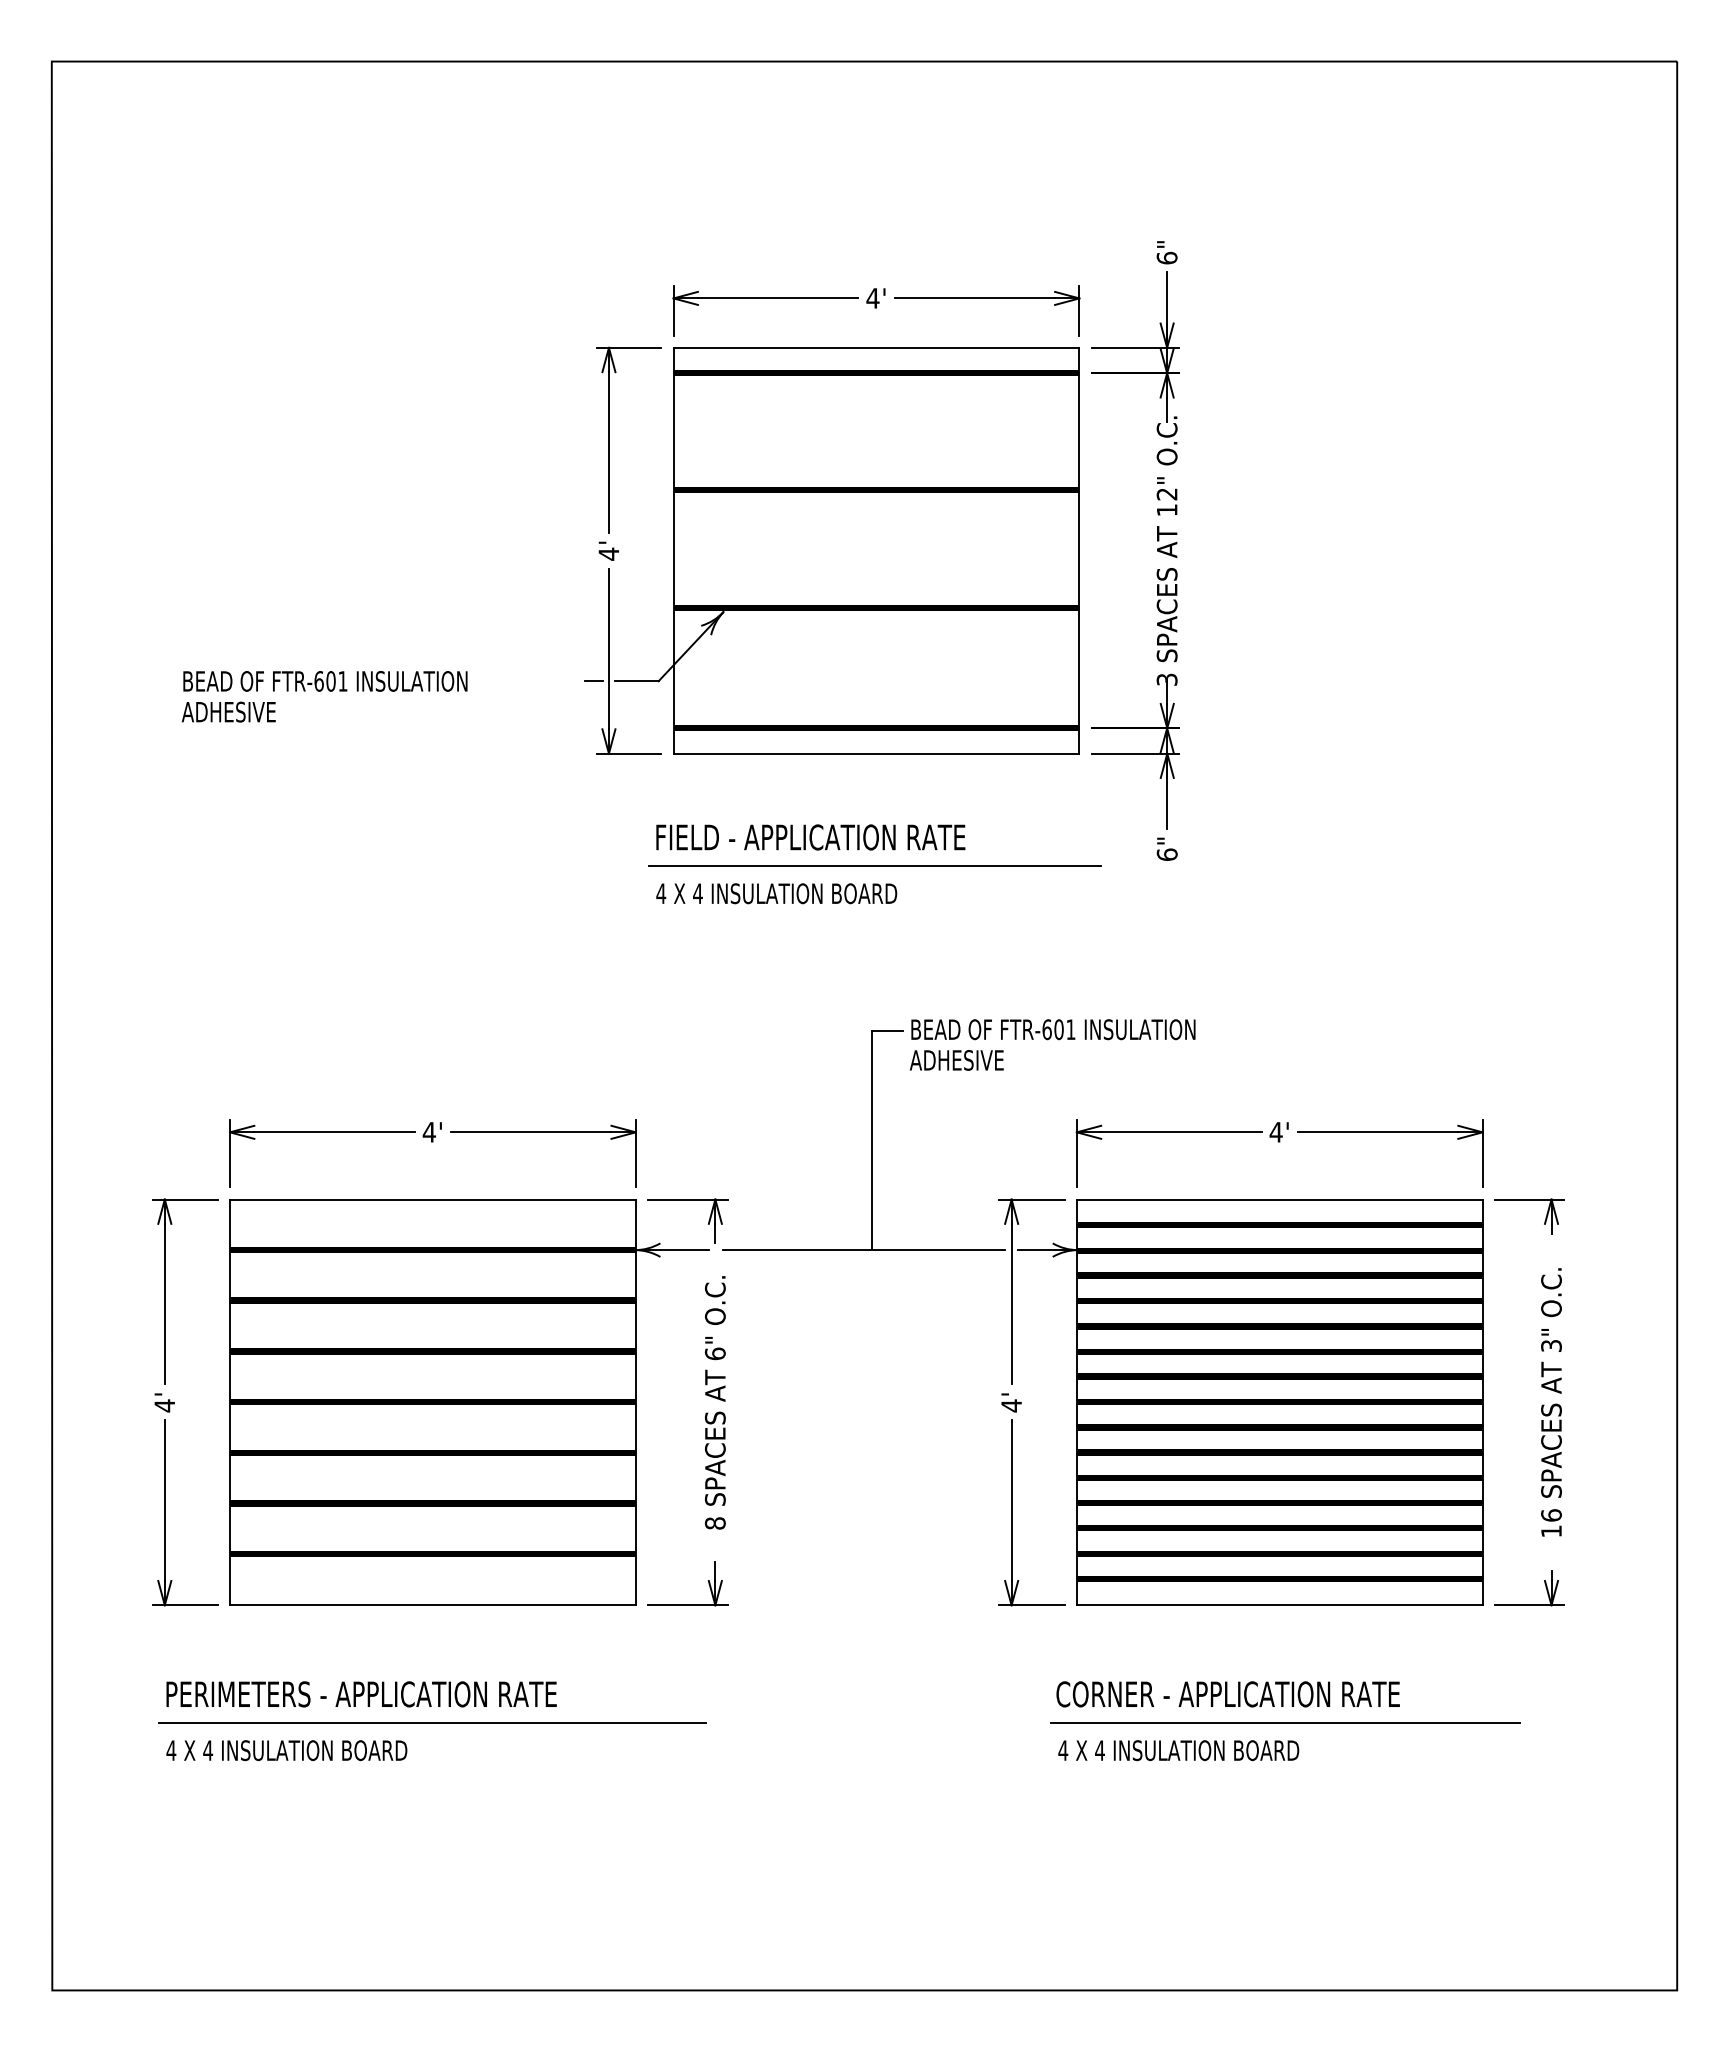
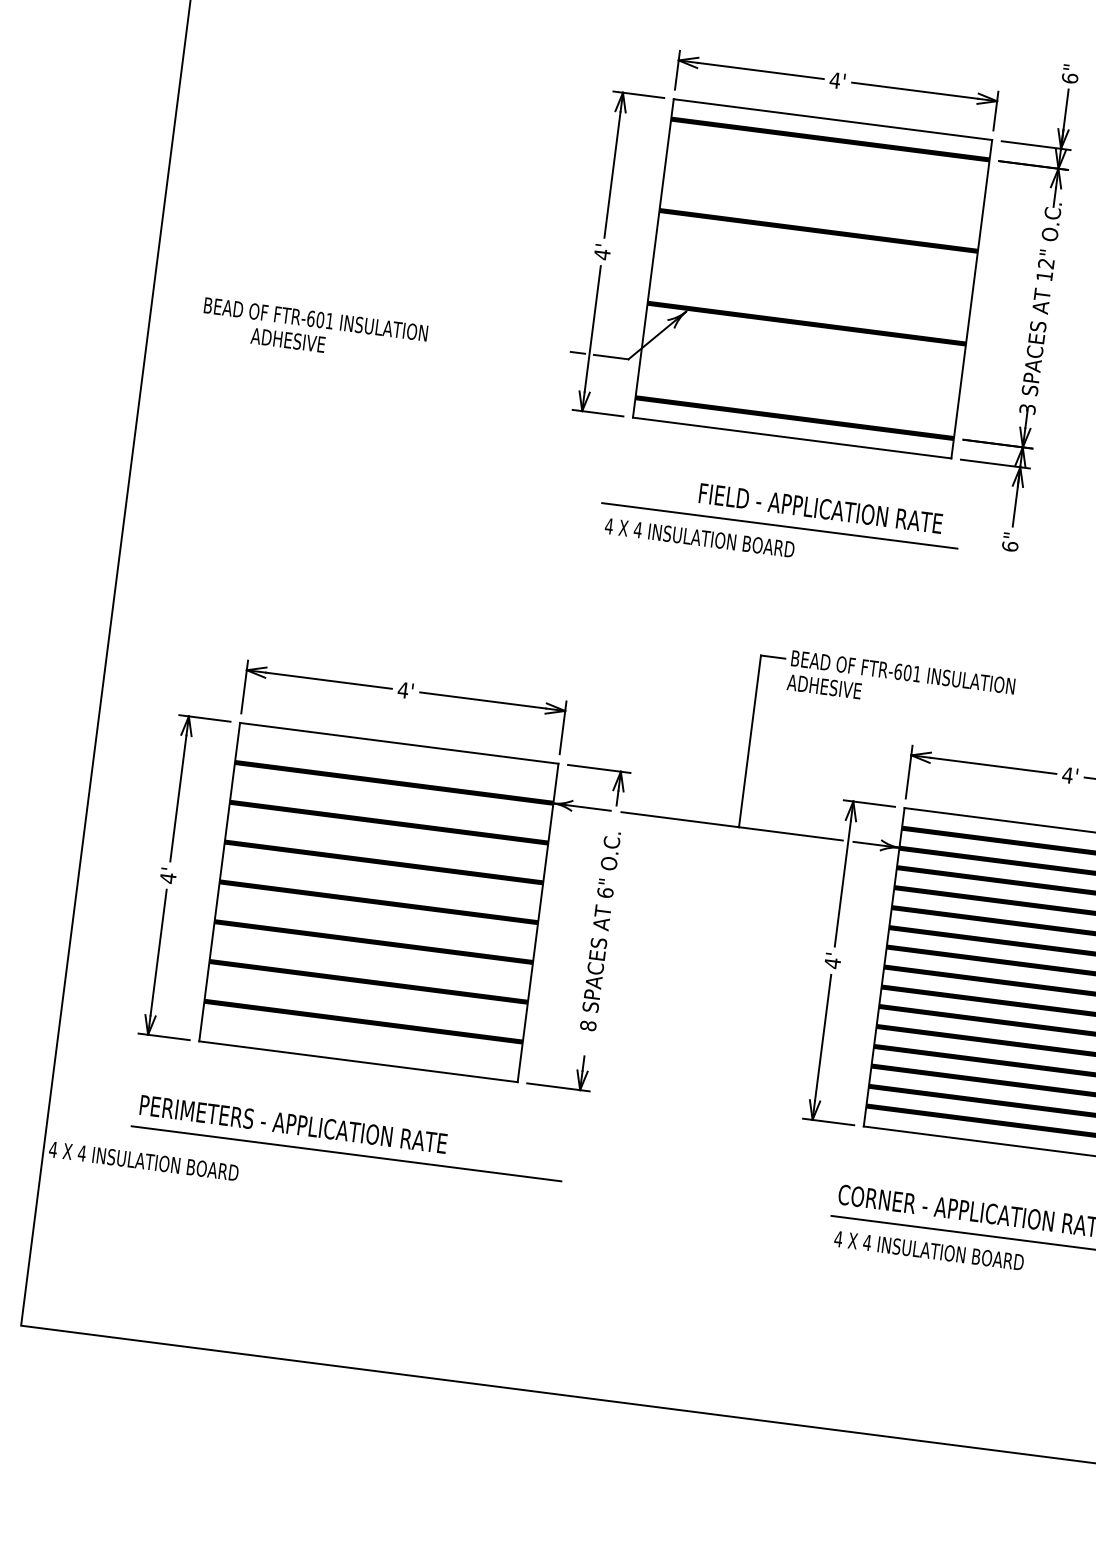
text: (325, 681) -> (316, 319), moved
text: (810, 837) -> (820, 508), moved
text: (286, 1750) -> (143, 1161), moved

